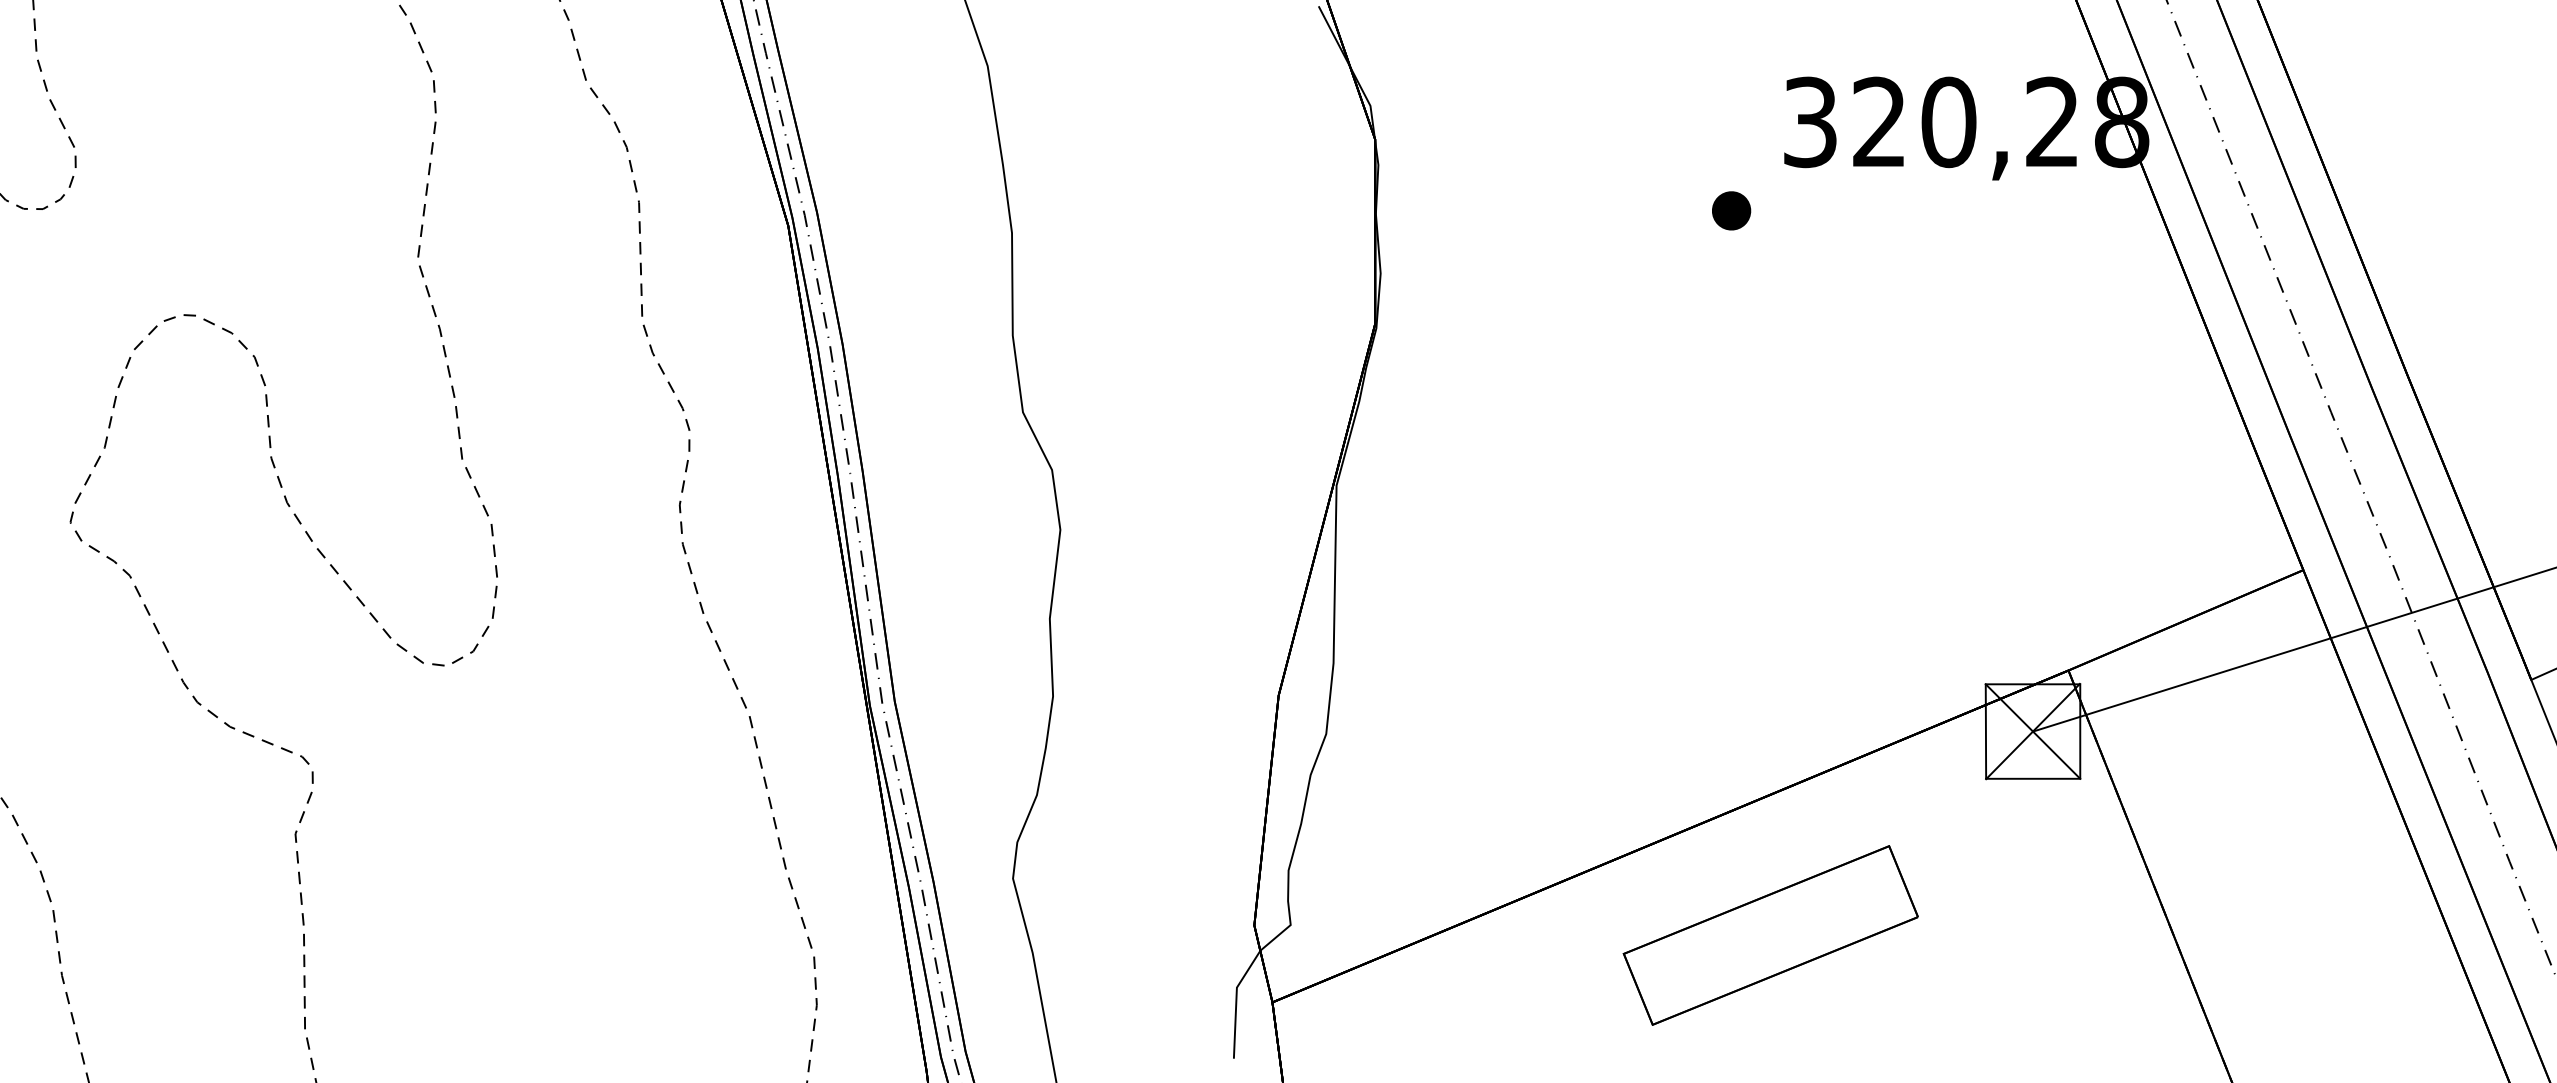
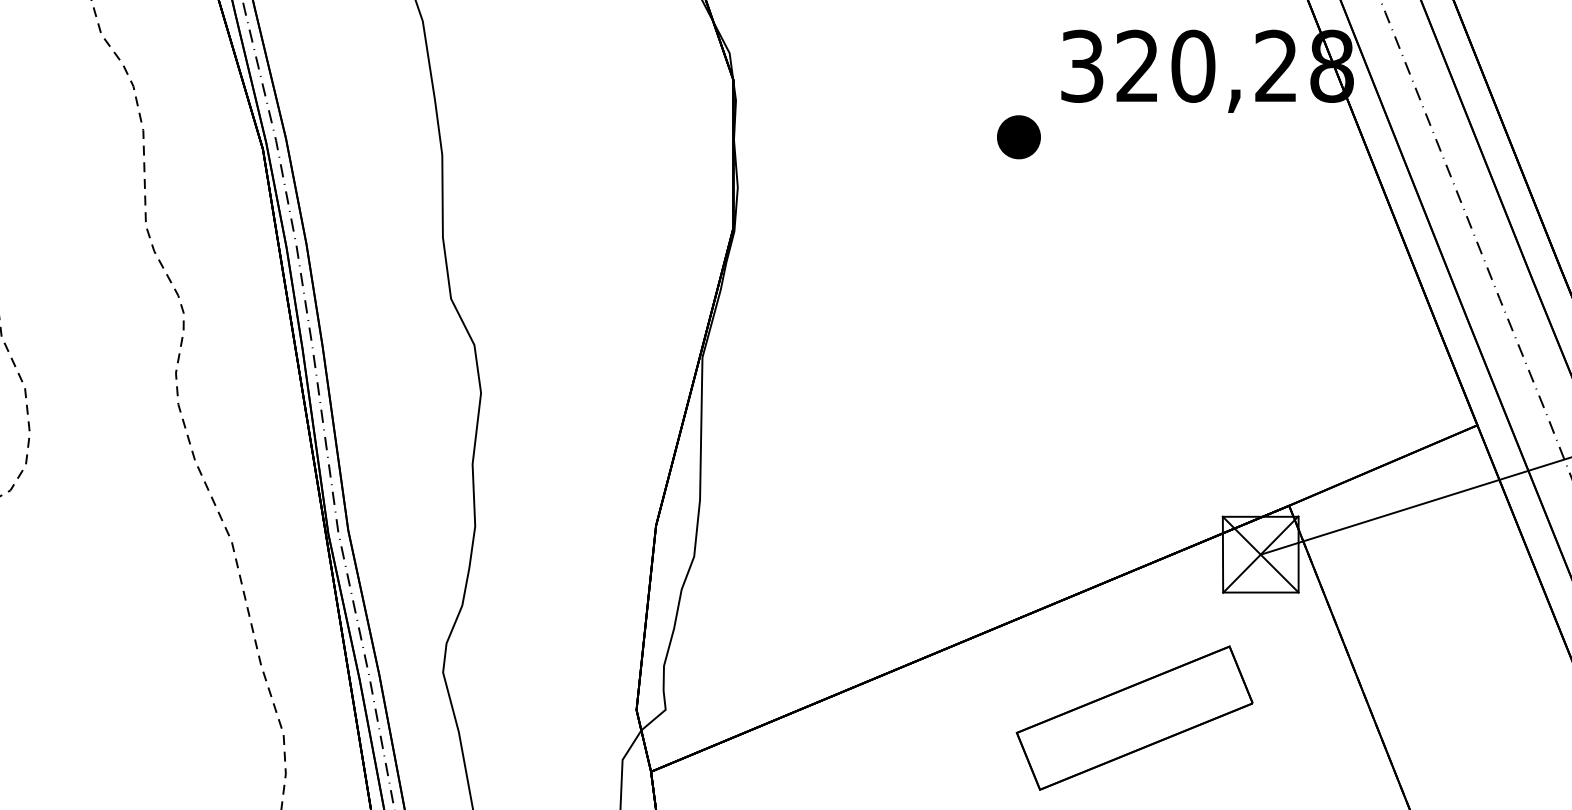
part: (1731, 210) -> (1019, 137), size x1.4
part: (1770, 935) -> (1134, 718), moved

